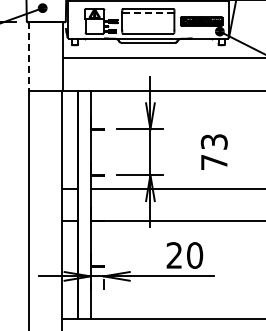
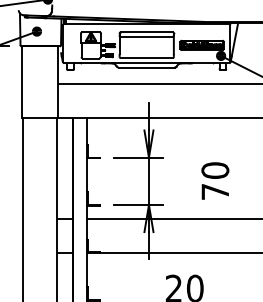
line: (147, 13) -> (145, 37), dashed -> solid
line: (28, 57) -> (22, 82), dashed -> solid
text: (213, 141) -> (214, 170), 73 -> 70

